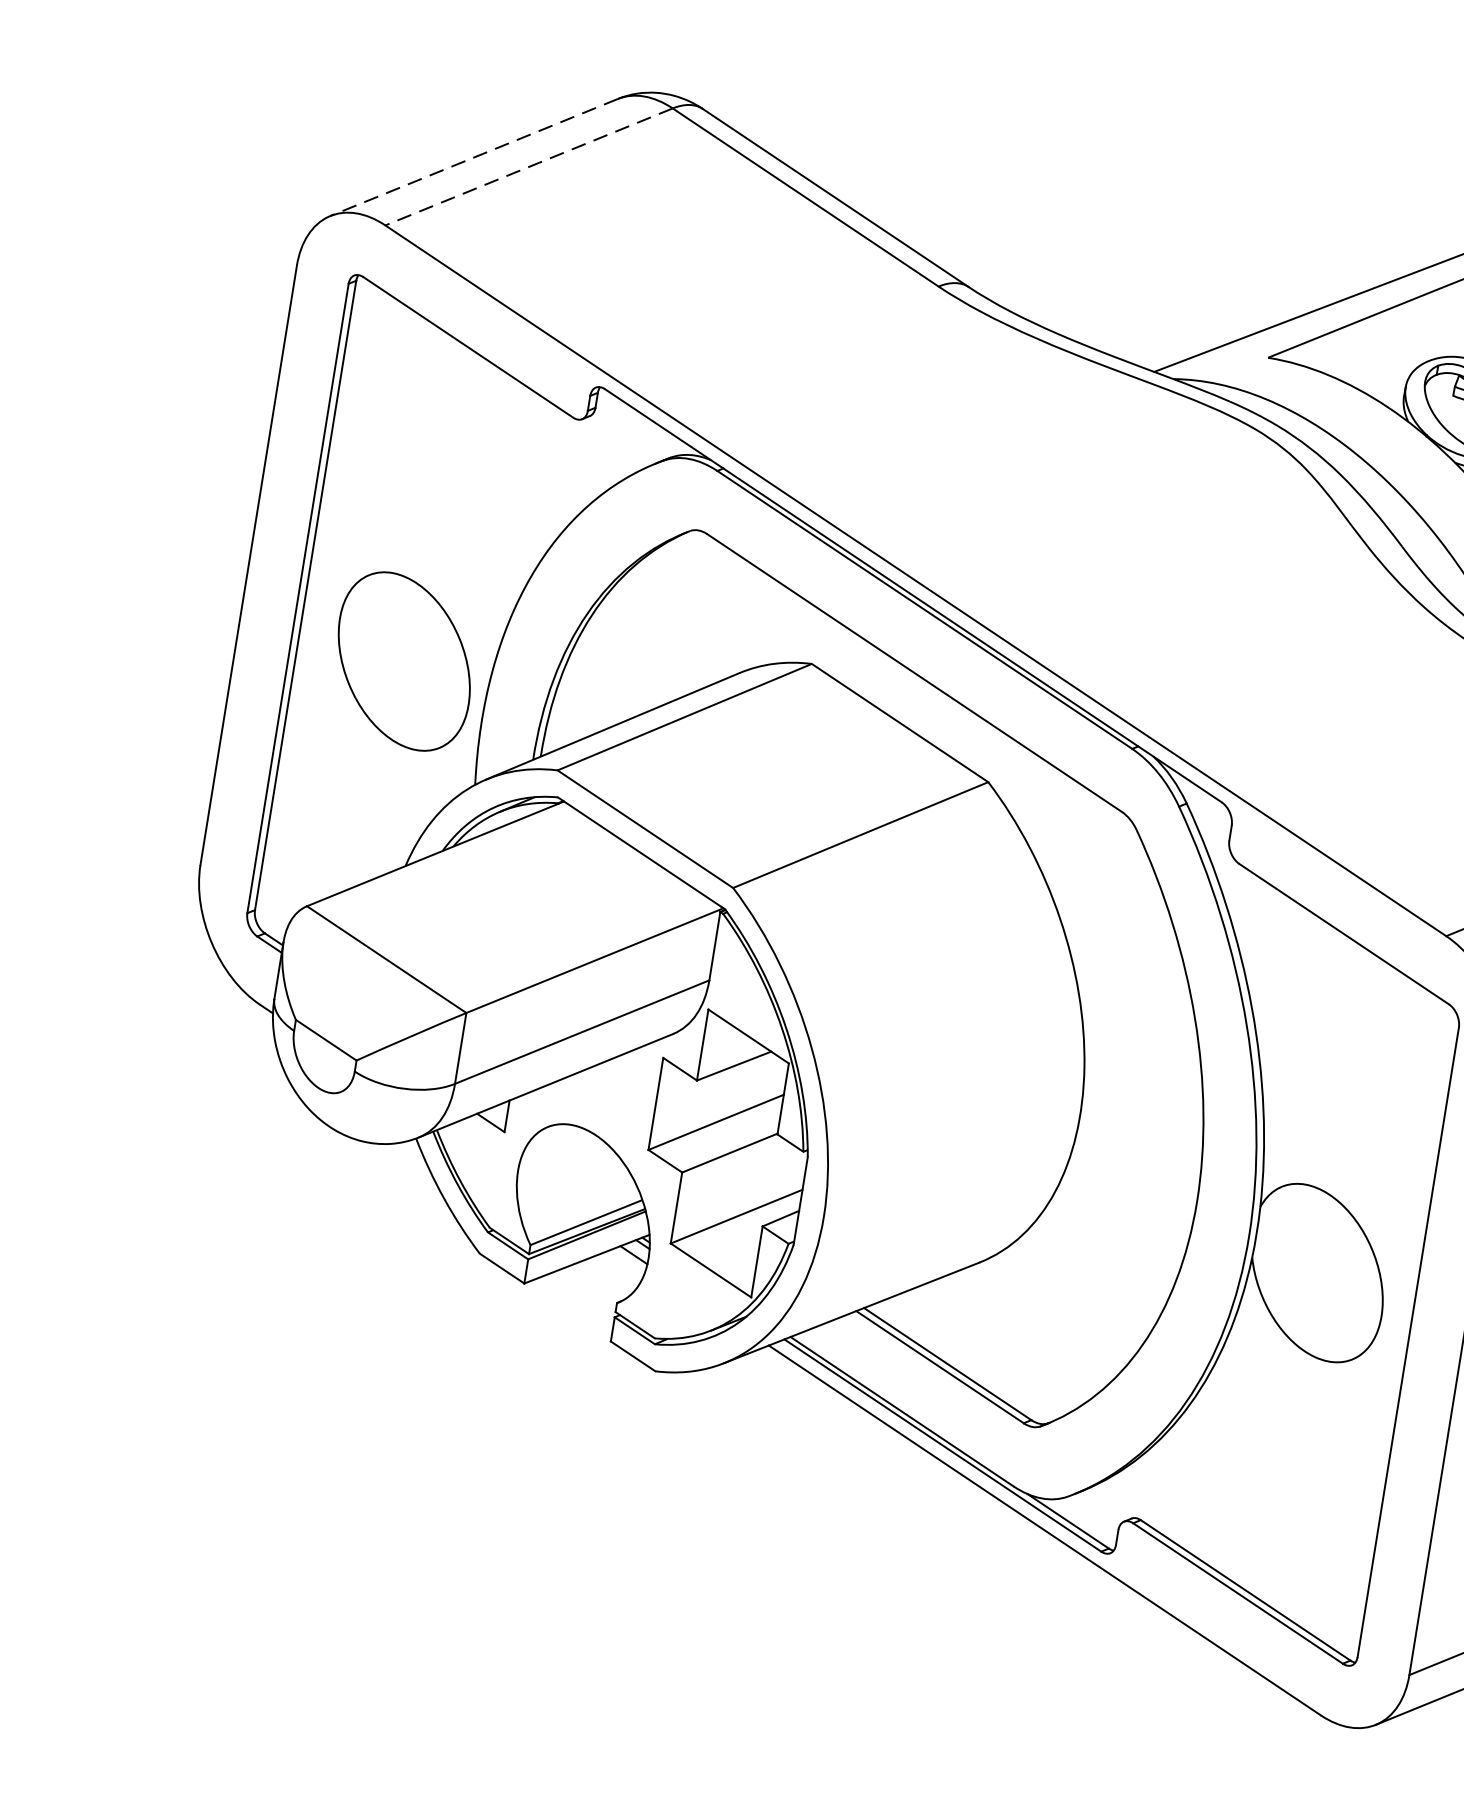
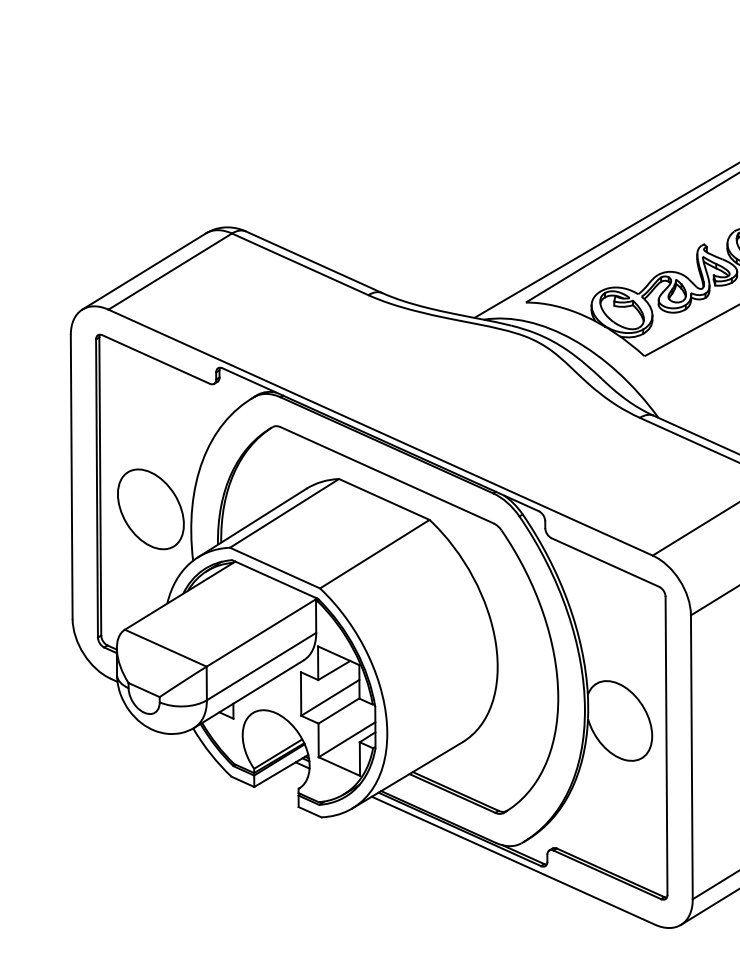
line: (474, 157) -> (144, 271), dashed -> solid
line: (529, 166) -> (170, 271), dashed -> solid

